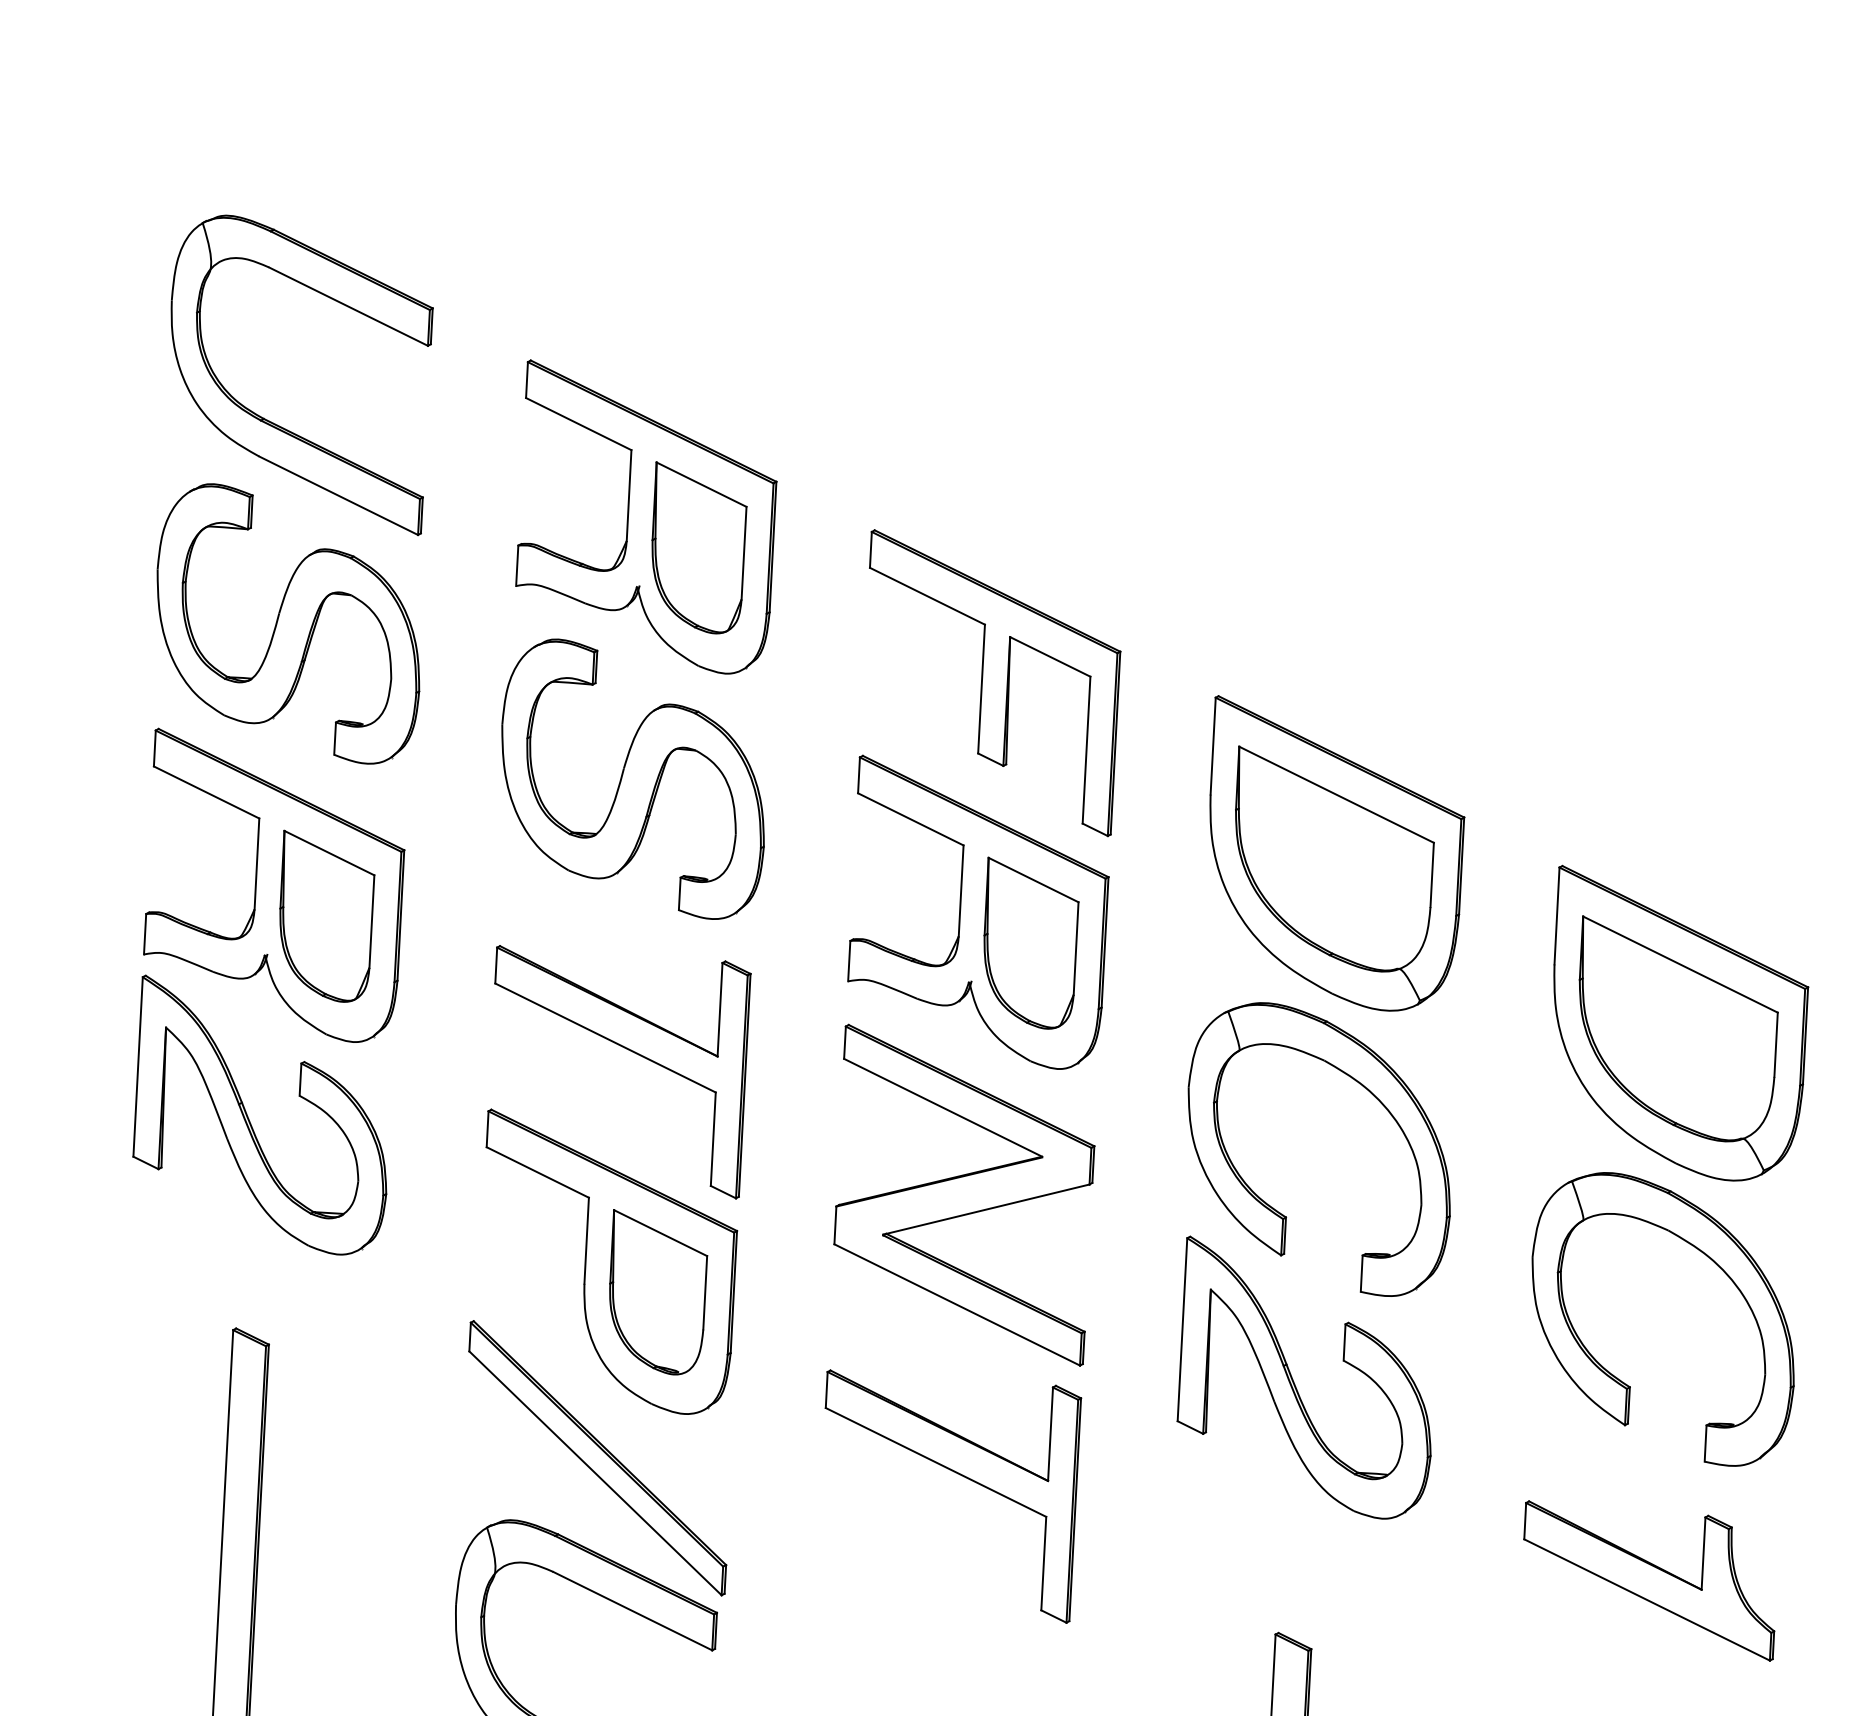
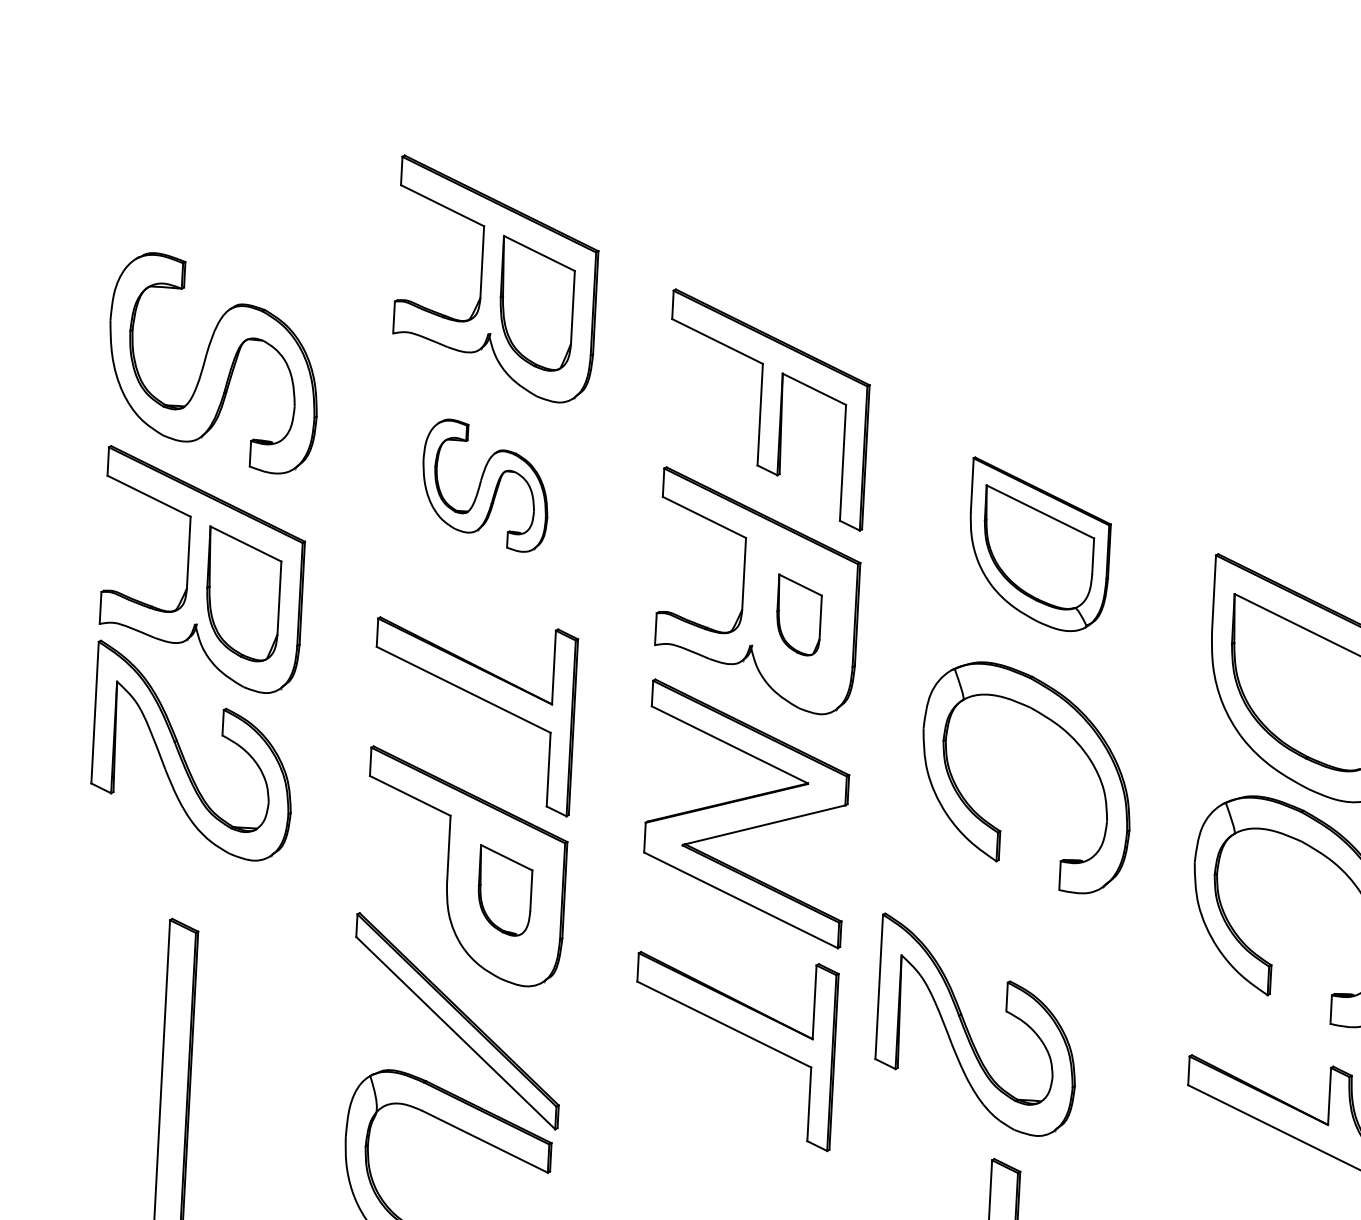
part: (277, 424) -> (204, 206), removed
part: (632, 778) -> (484, 485), size x0.6
part: (1337, 853) -> (1040, 544), size x0.7
part: (1031, 942) -> (799, 614), size x0.6
part: (658, 1292) -> (505, 890), size x0.7
part: (1294, 1381) -> (967, 1027), moved

